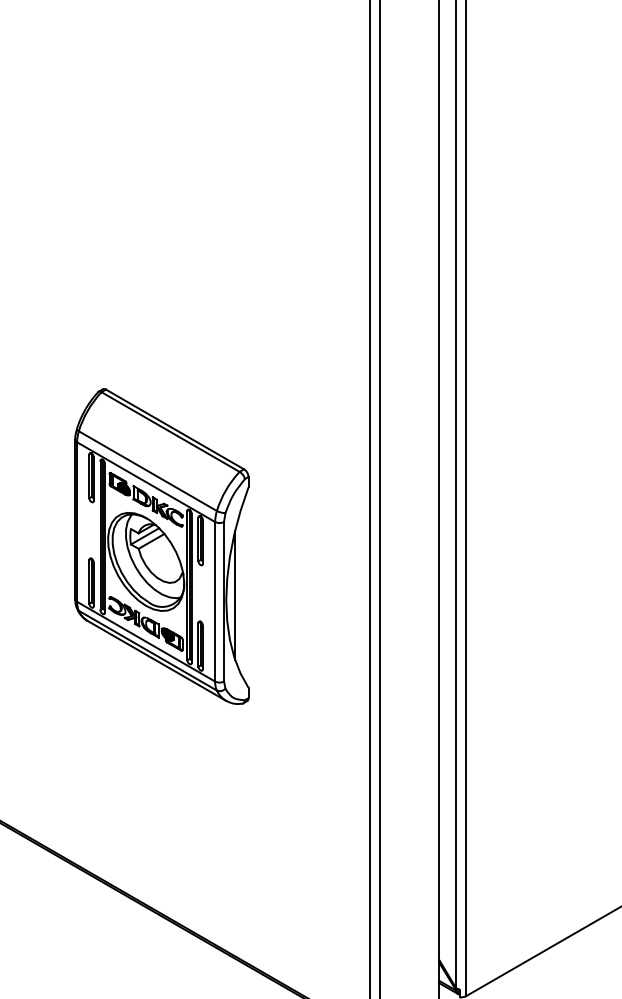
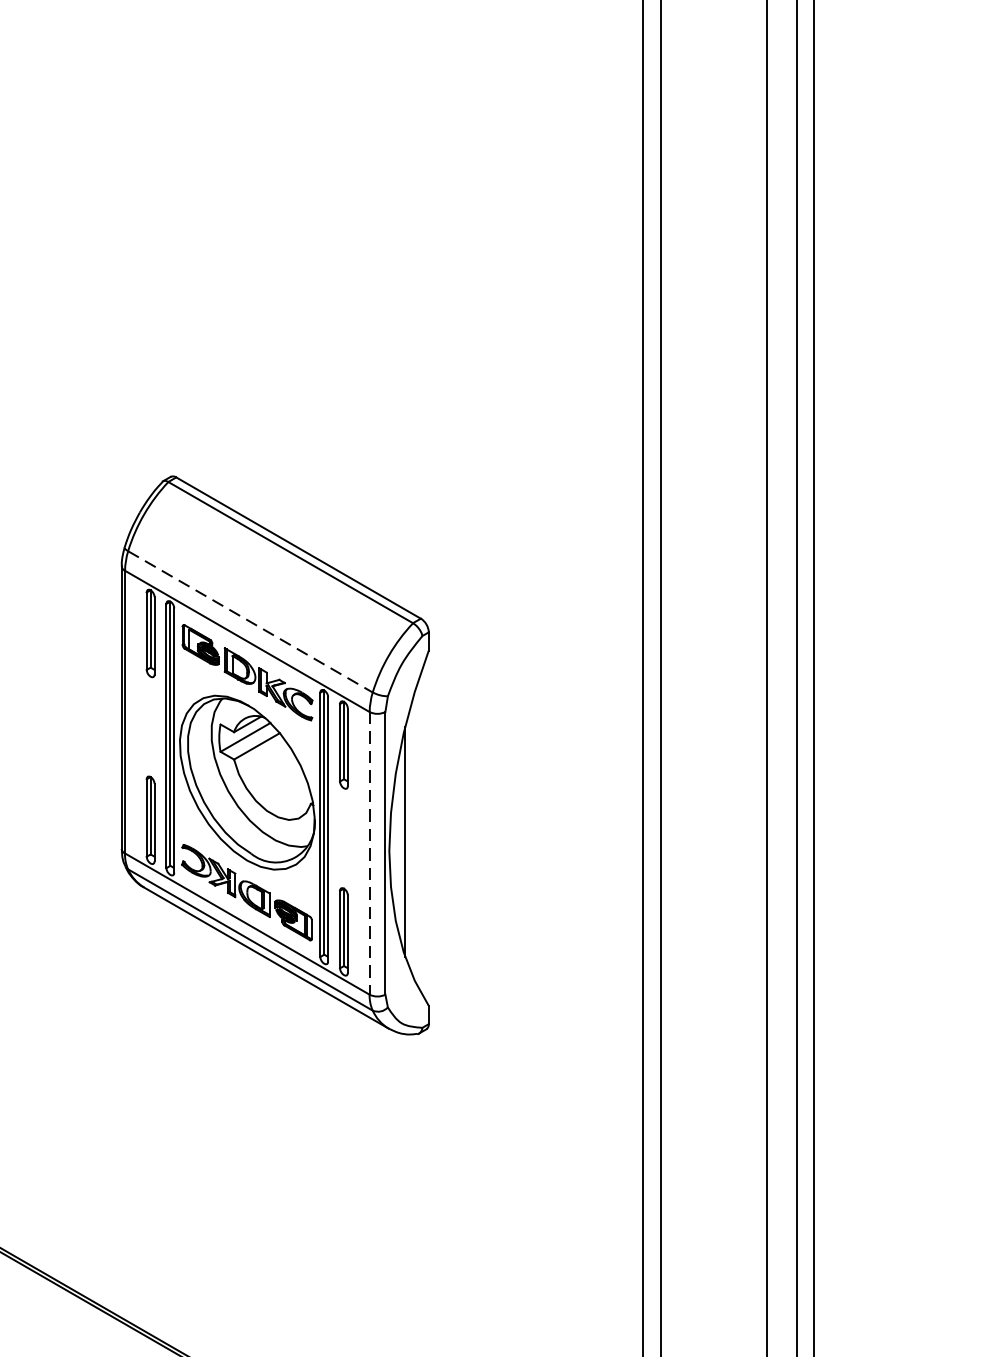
line: (147, 471) -> (249, 622), solid -> dashed
line: (215, 601) -> (370, 852), solid -> dashed

